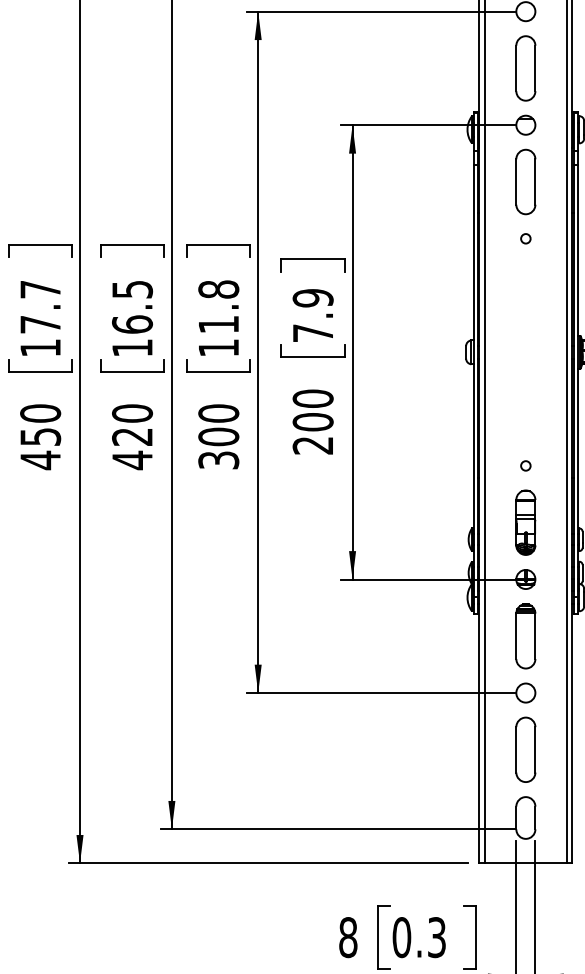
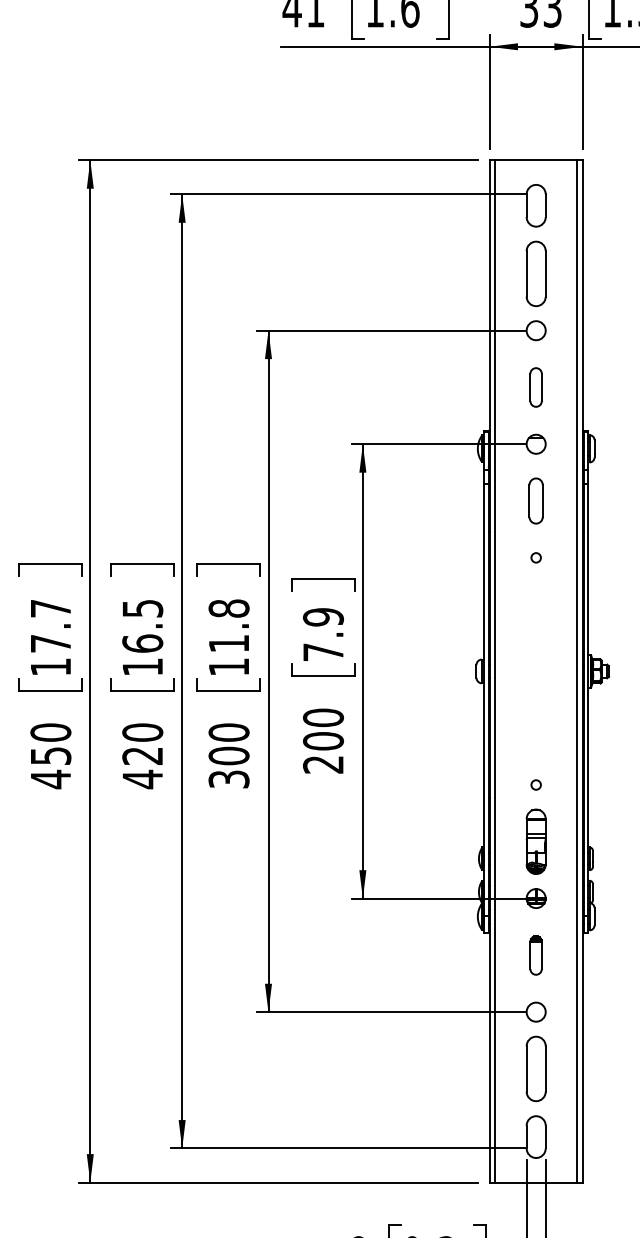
part: (525, 68) -> (535, 387), size x0.6
part: (525, 181) -> (535, 500), size x0.7
part: (525, 636) -> (535, 955), size x0.6

